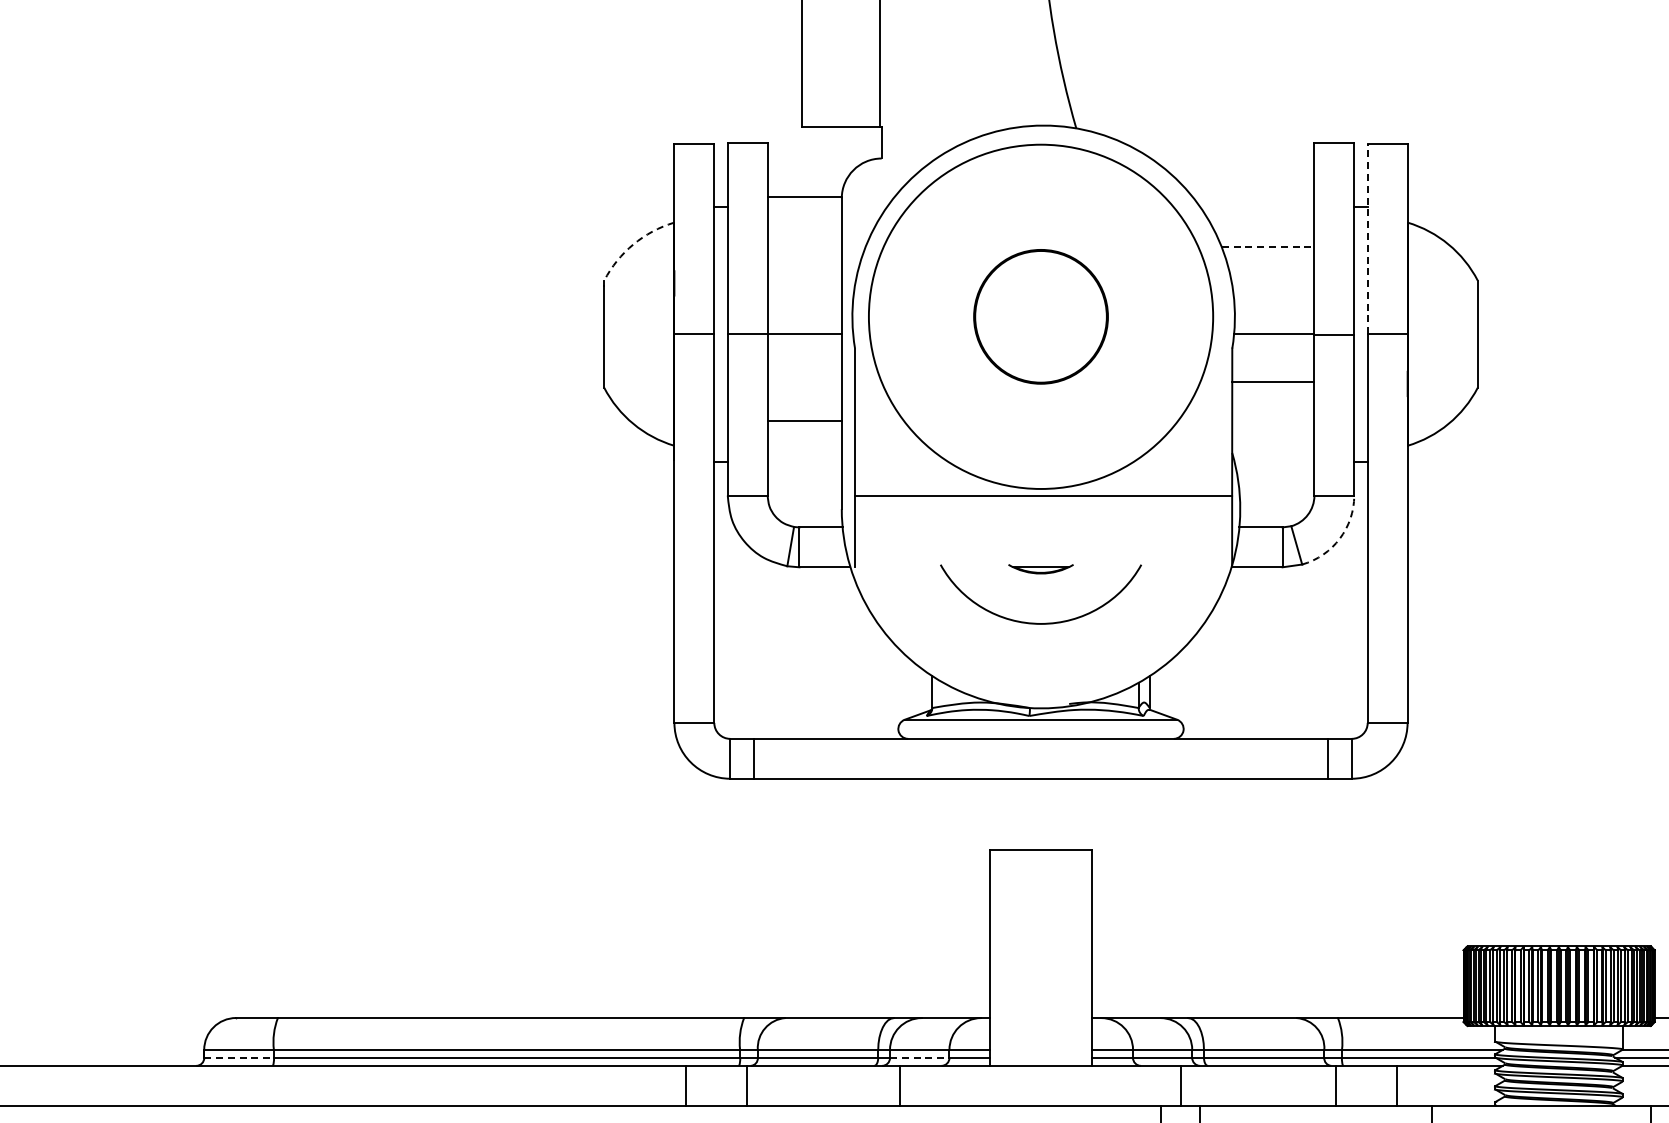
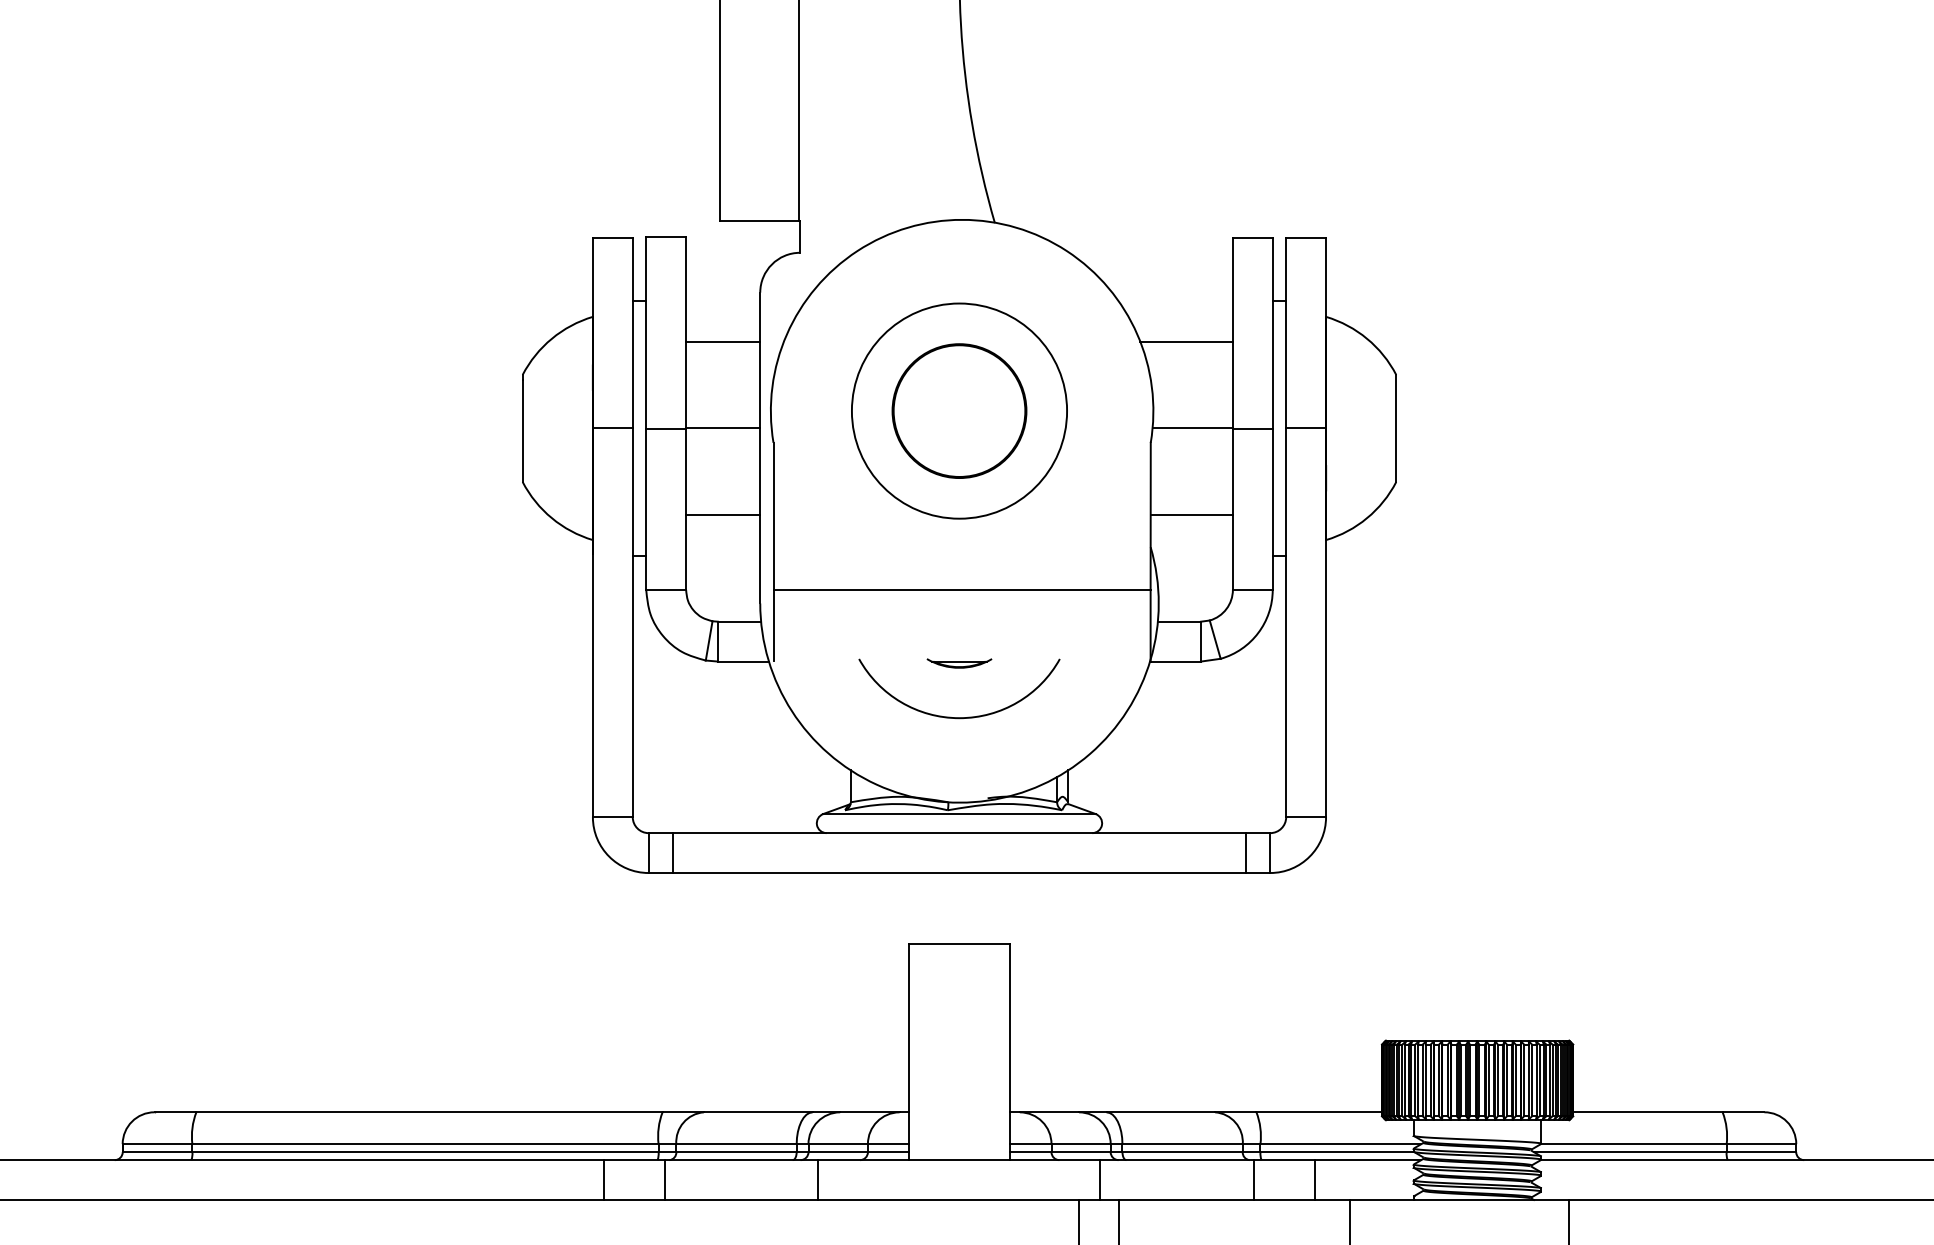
line: (805, 197) -> (723, 341), moved
line: (1368, 238) -> (1286, 332), dashed -> solid
arc: (633, 244) -> (551, 338), dashed -> solid
line: (1269, 247) -> (1187, 341), dashed -> solid
circle: (1041, 316) -> (959, 410), size x0.62
line: (1273, 382) -> (1191, 515), moved
arc: (1340, 539) -> (1258, 633), dashed -> solid
line: (239, 1058) -> (157, 1152), dashed -> solid
line: (920, 1058) -> (838, 1152), dashed -> solid

